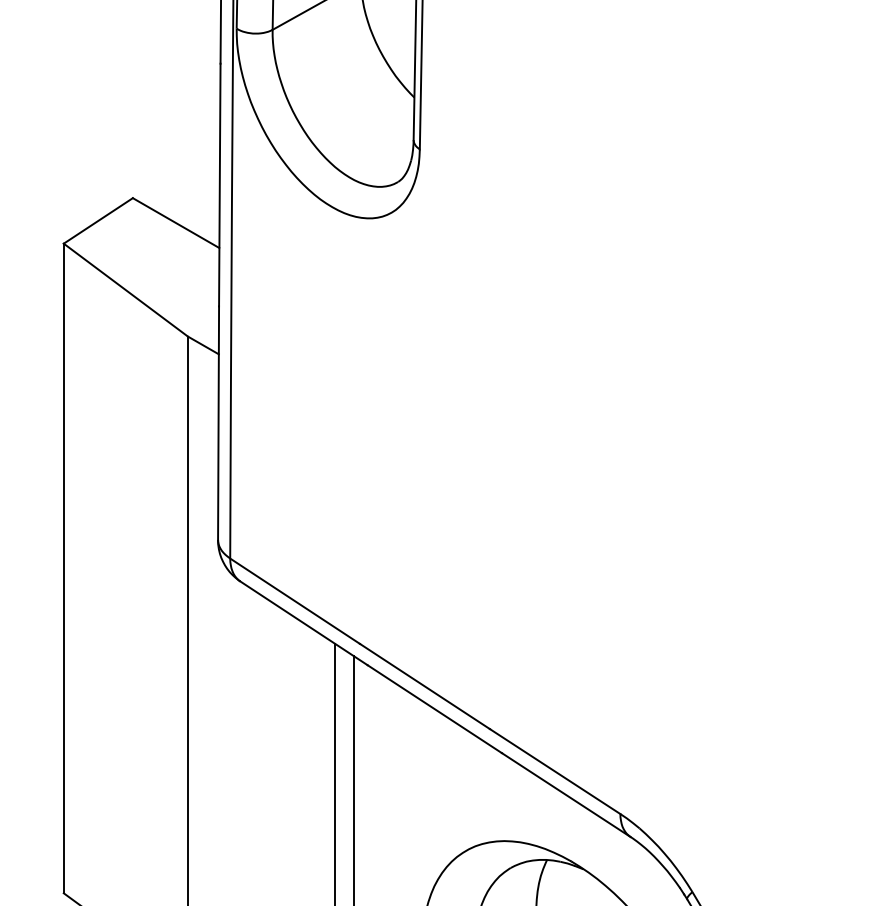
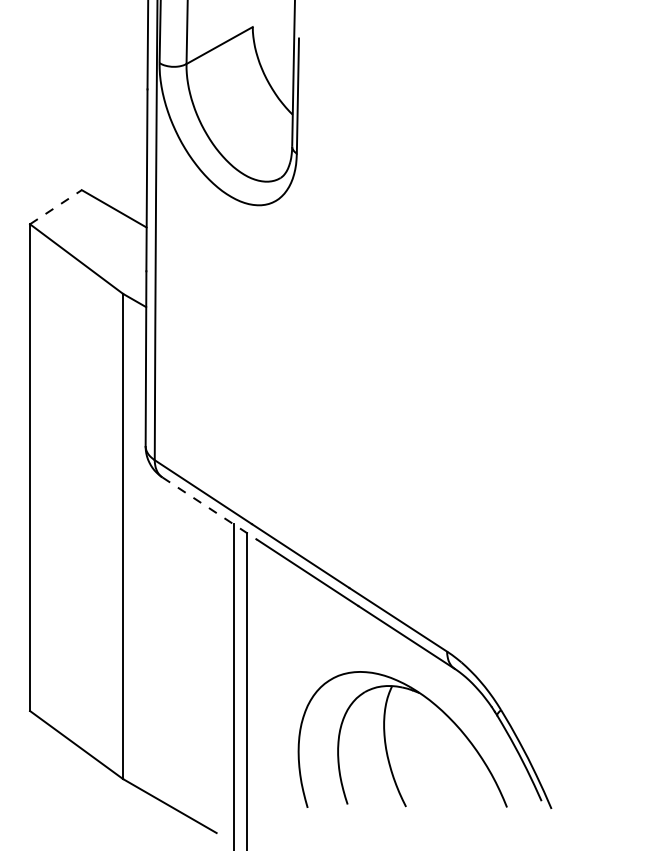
line: (97, 221) -> (55, 207), solid -> dashed
line: (304, 624) -> (210, 509), solid -> dashed

